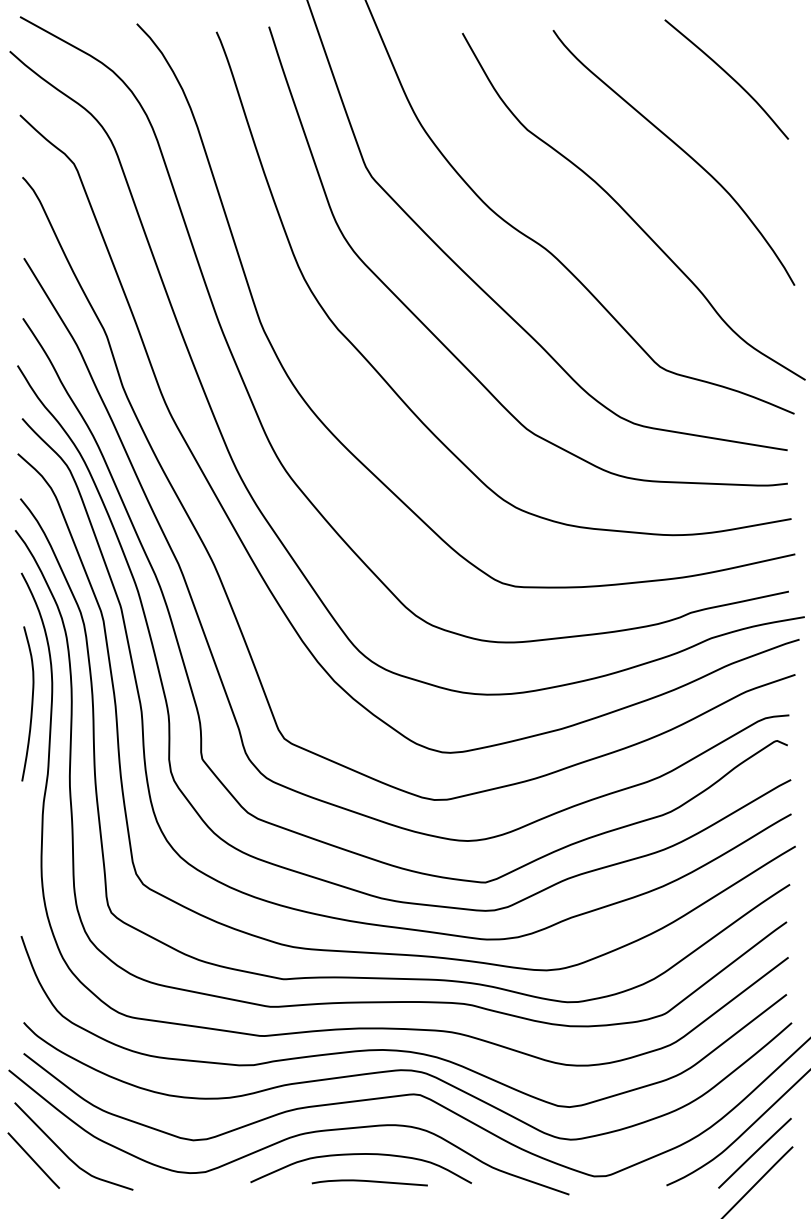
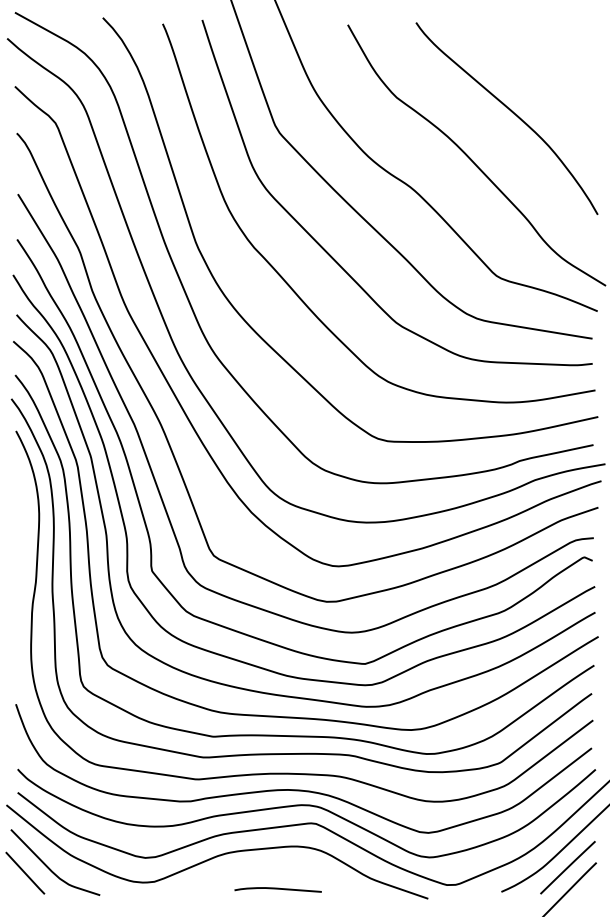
curve: (729, 76) -> (548, 57), removed
curve: (31, 703) -> (23, 529), removed
curve: (360, 1155) -> (271, 869), removed

